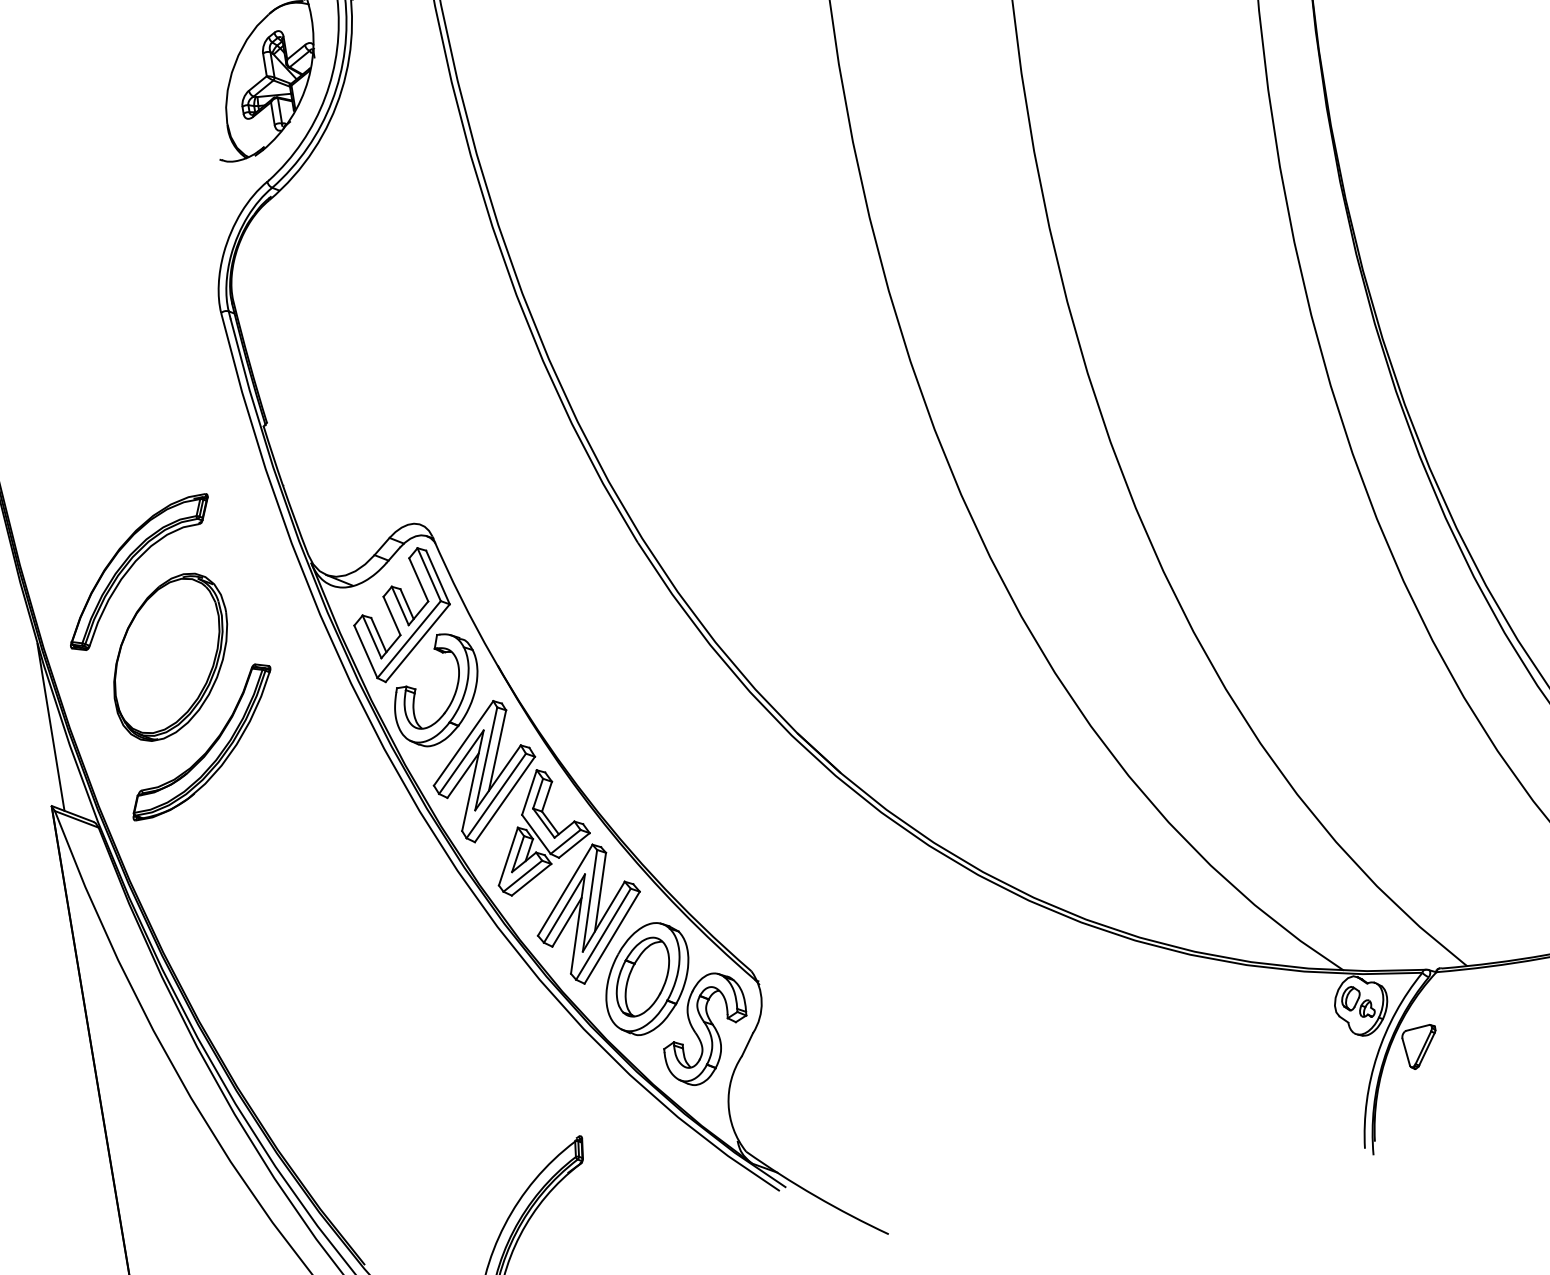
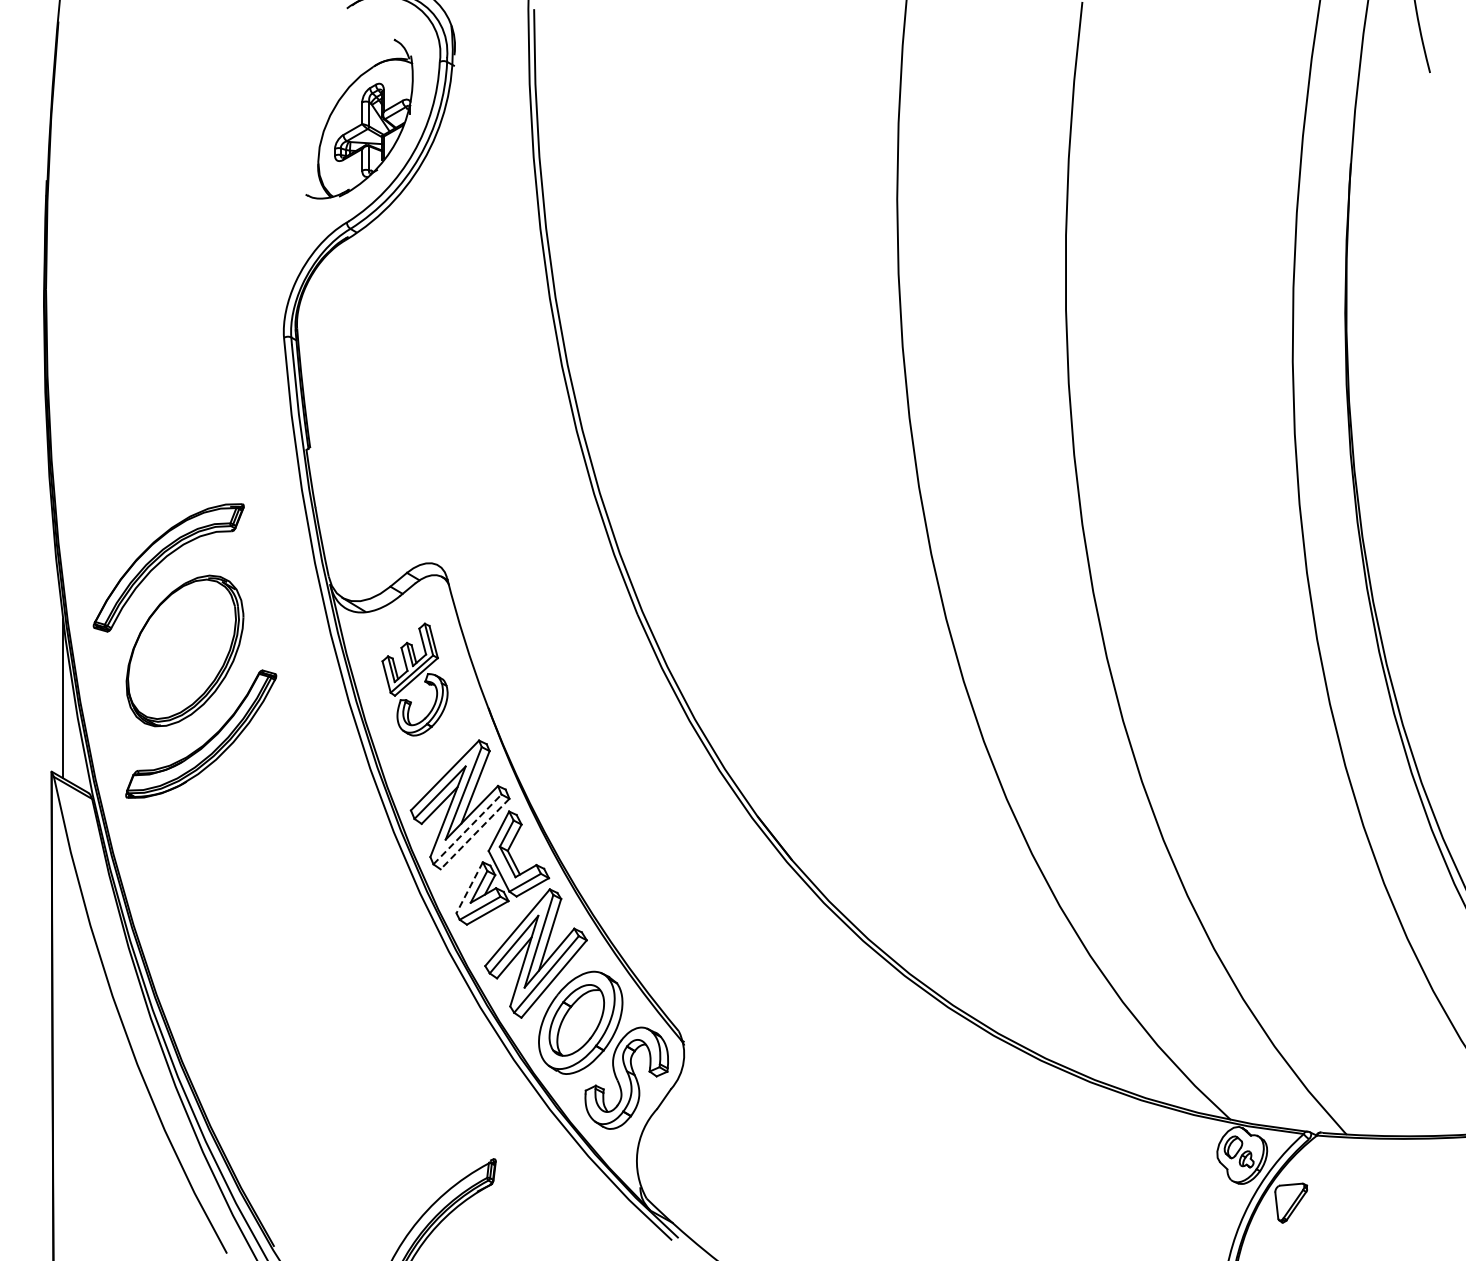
part: (415, 648) -> (414, 679), size x0.6
line: (496, 796) -> (467, 829), solid -> dashed
line: (504, 800) -> (474, 834), solid -> dashed
line: (508, 856) -> (469, 887), solid -> dashed

